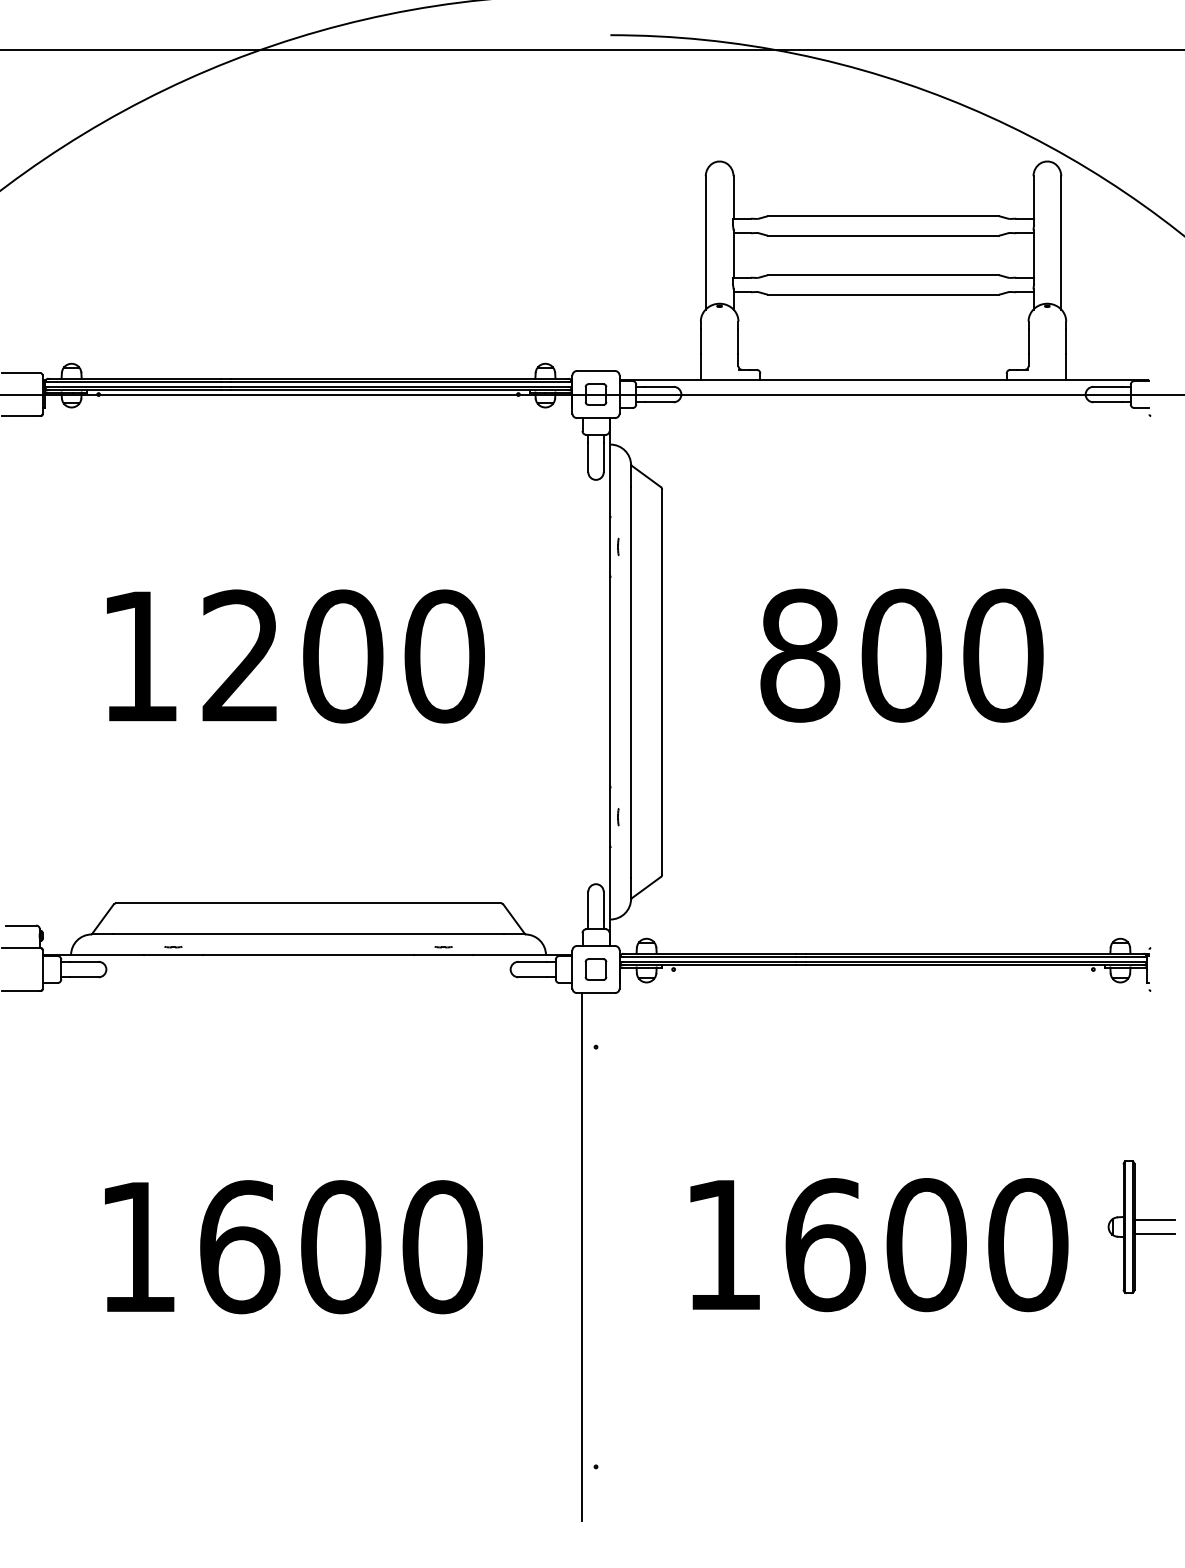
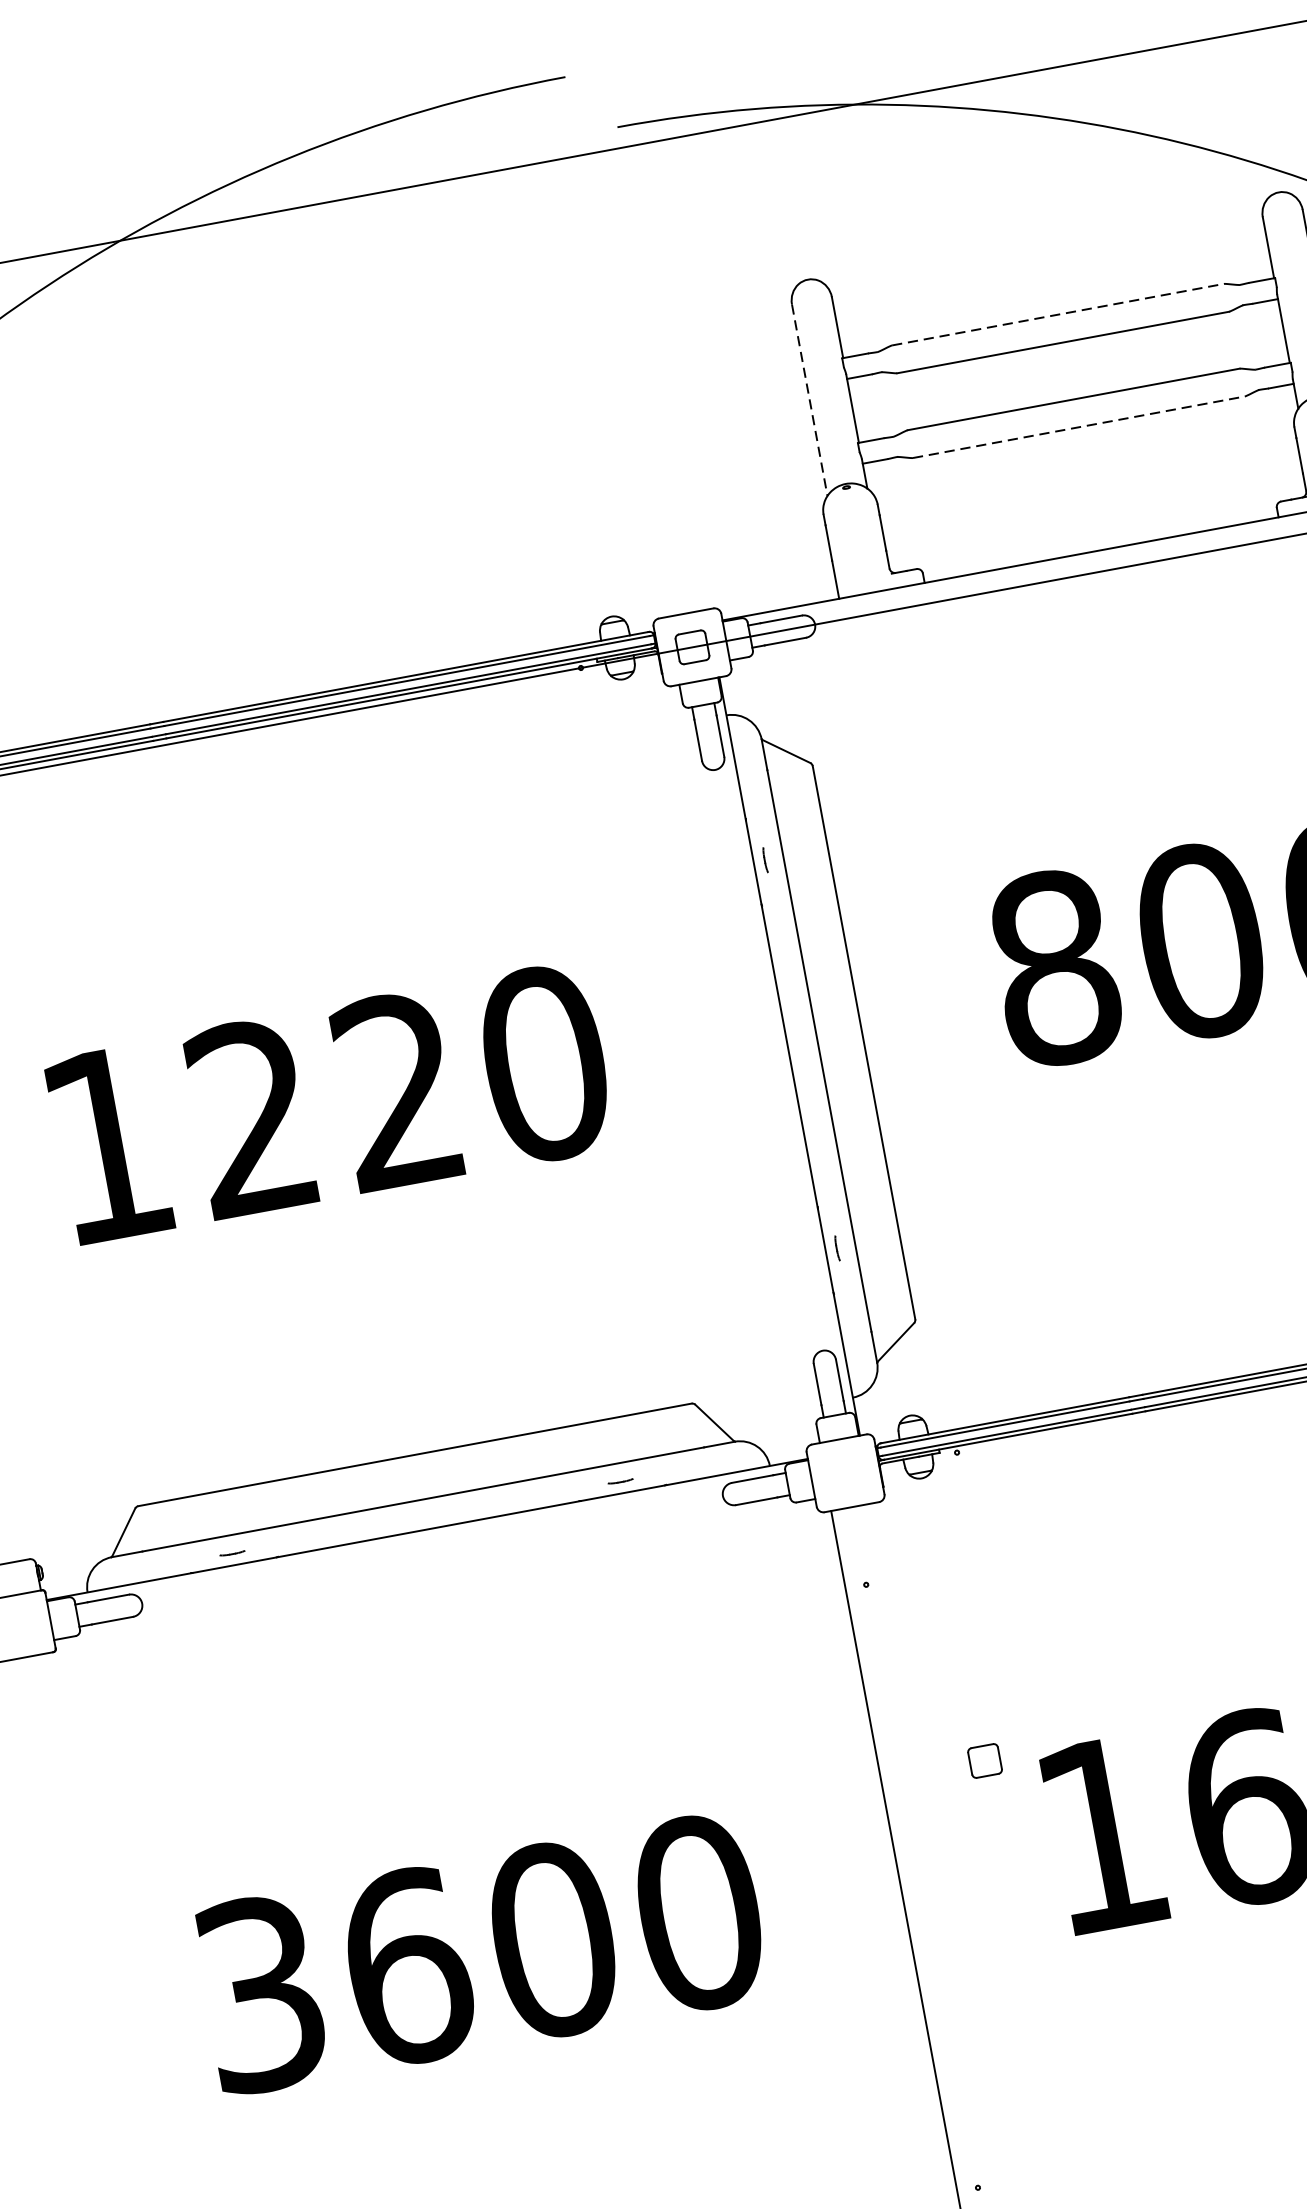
line: (884, 216) -> (1059, 314), solid -> dashed
line: (705, 242) -> (809, 399), solid -> dashed
line: (884, 294) -> (1080, 426), solid -> dashed
text: (343, 656) -> (399, 1090), 1200 -> 1220
part: (595, 969) -> (984, 1761), moved
text: (137, 1247) -> (260, 1994), 1600 -> 3600

